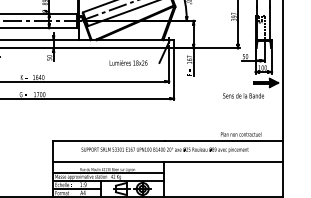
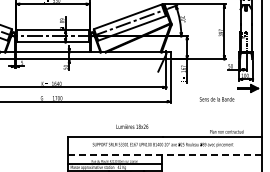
text: (128, 62) -> (132, 126), moved
text: (242, 96) -> (216, 99), moved
line: (168, 162) -> (165, 155), solid -> dashed

